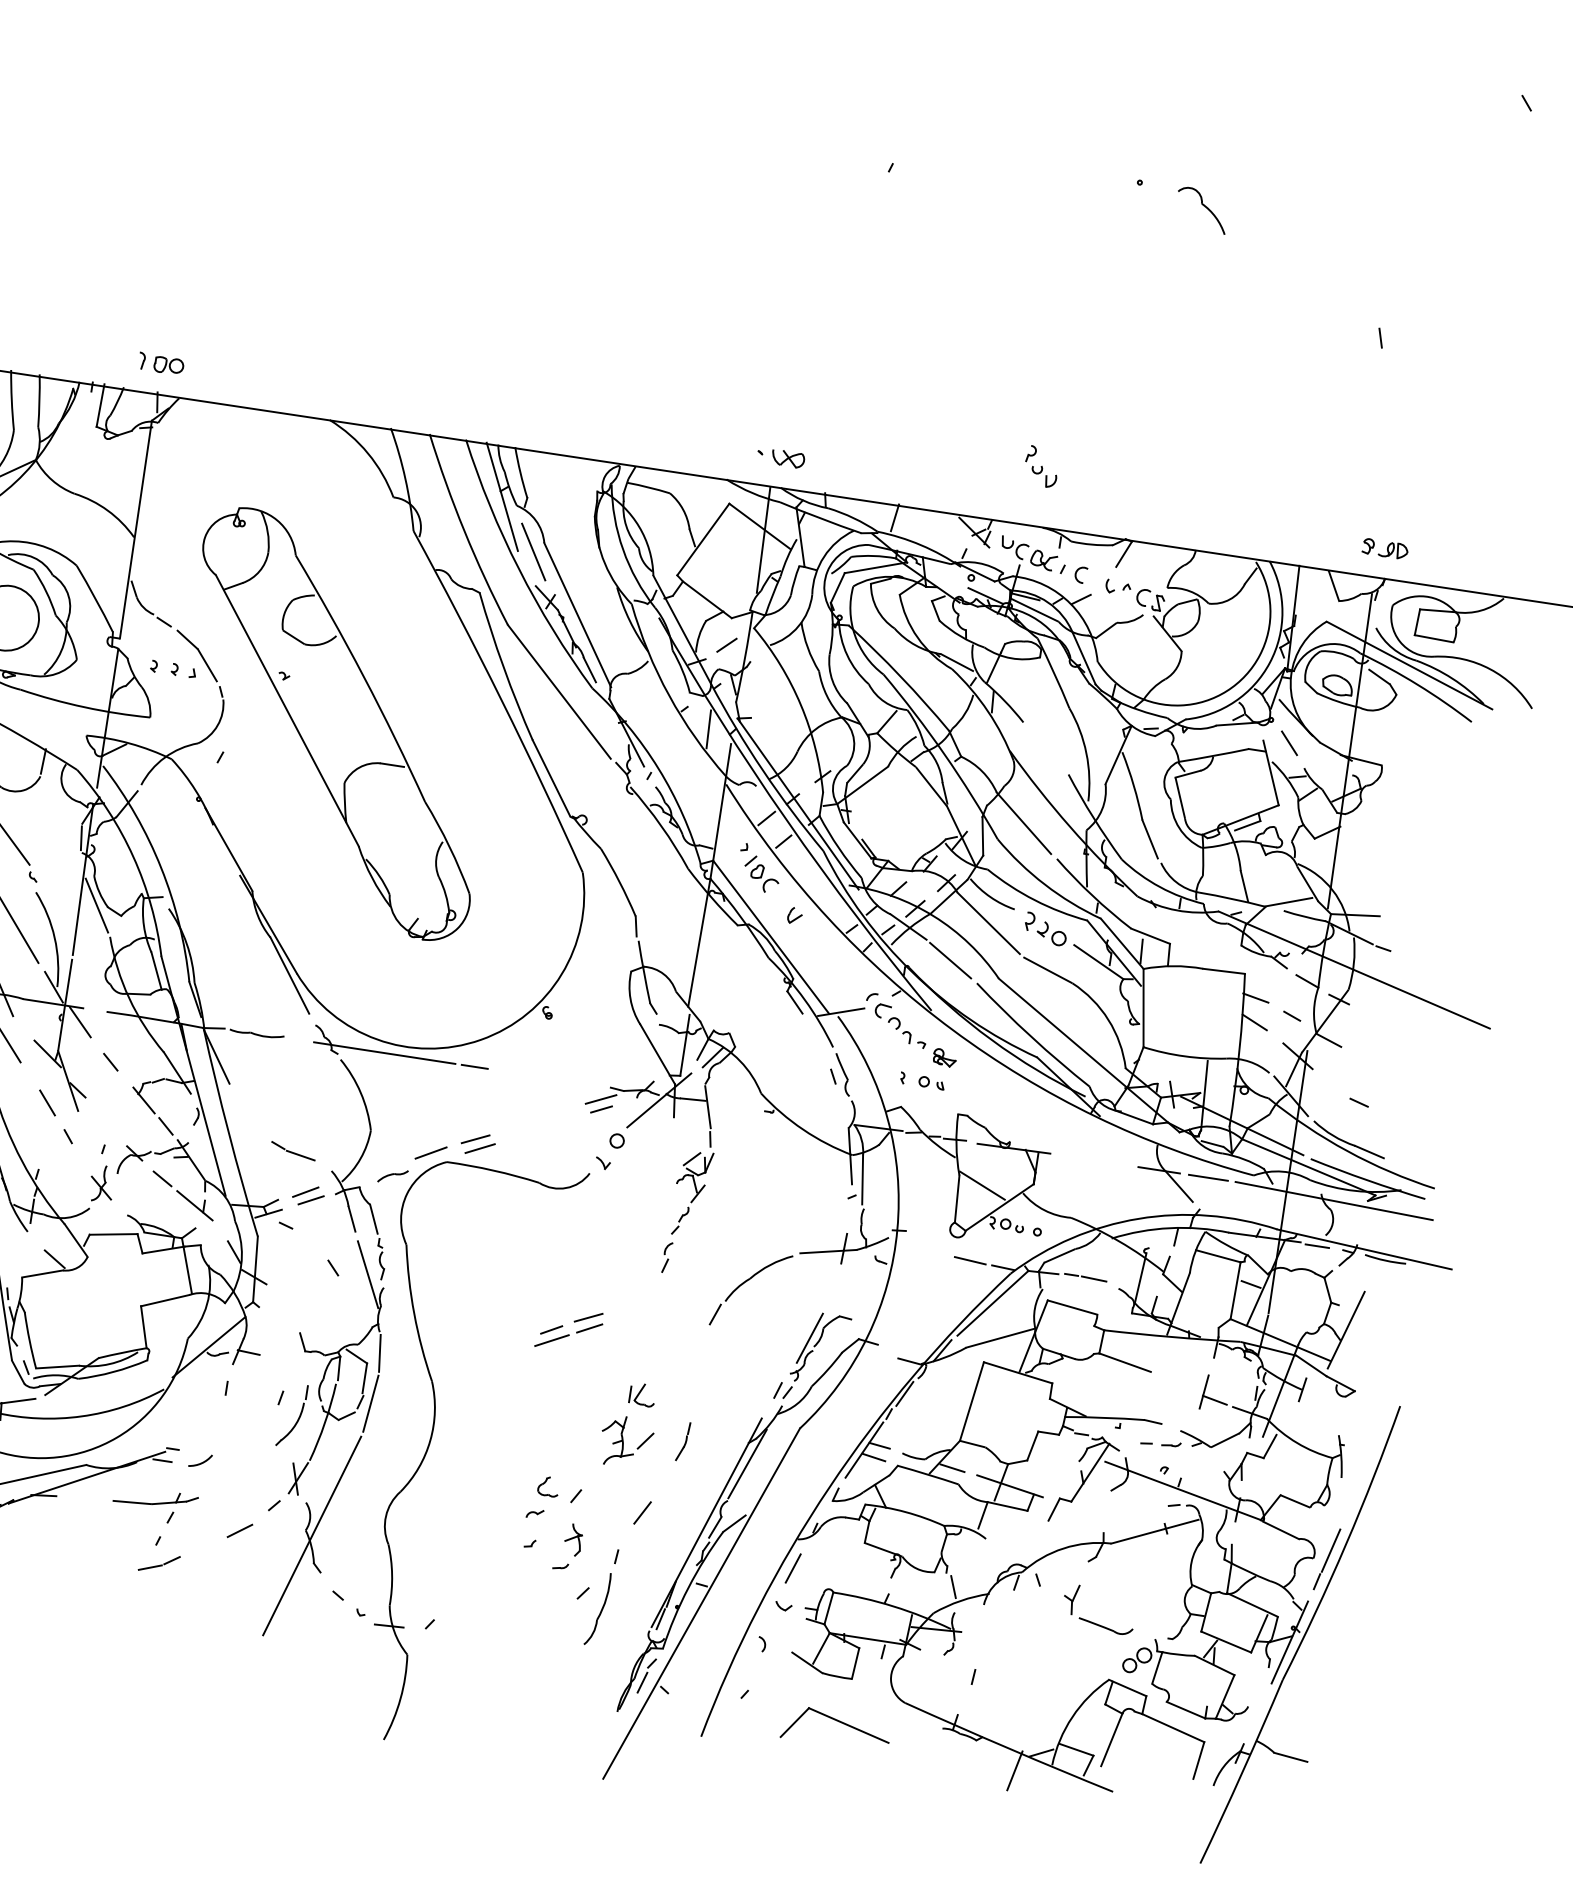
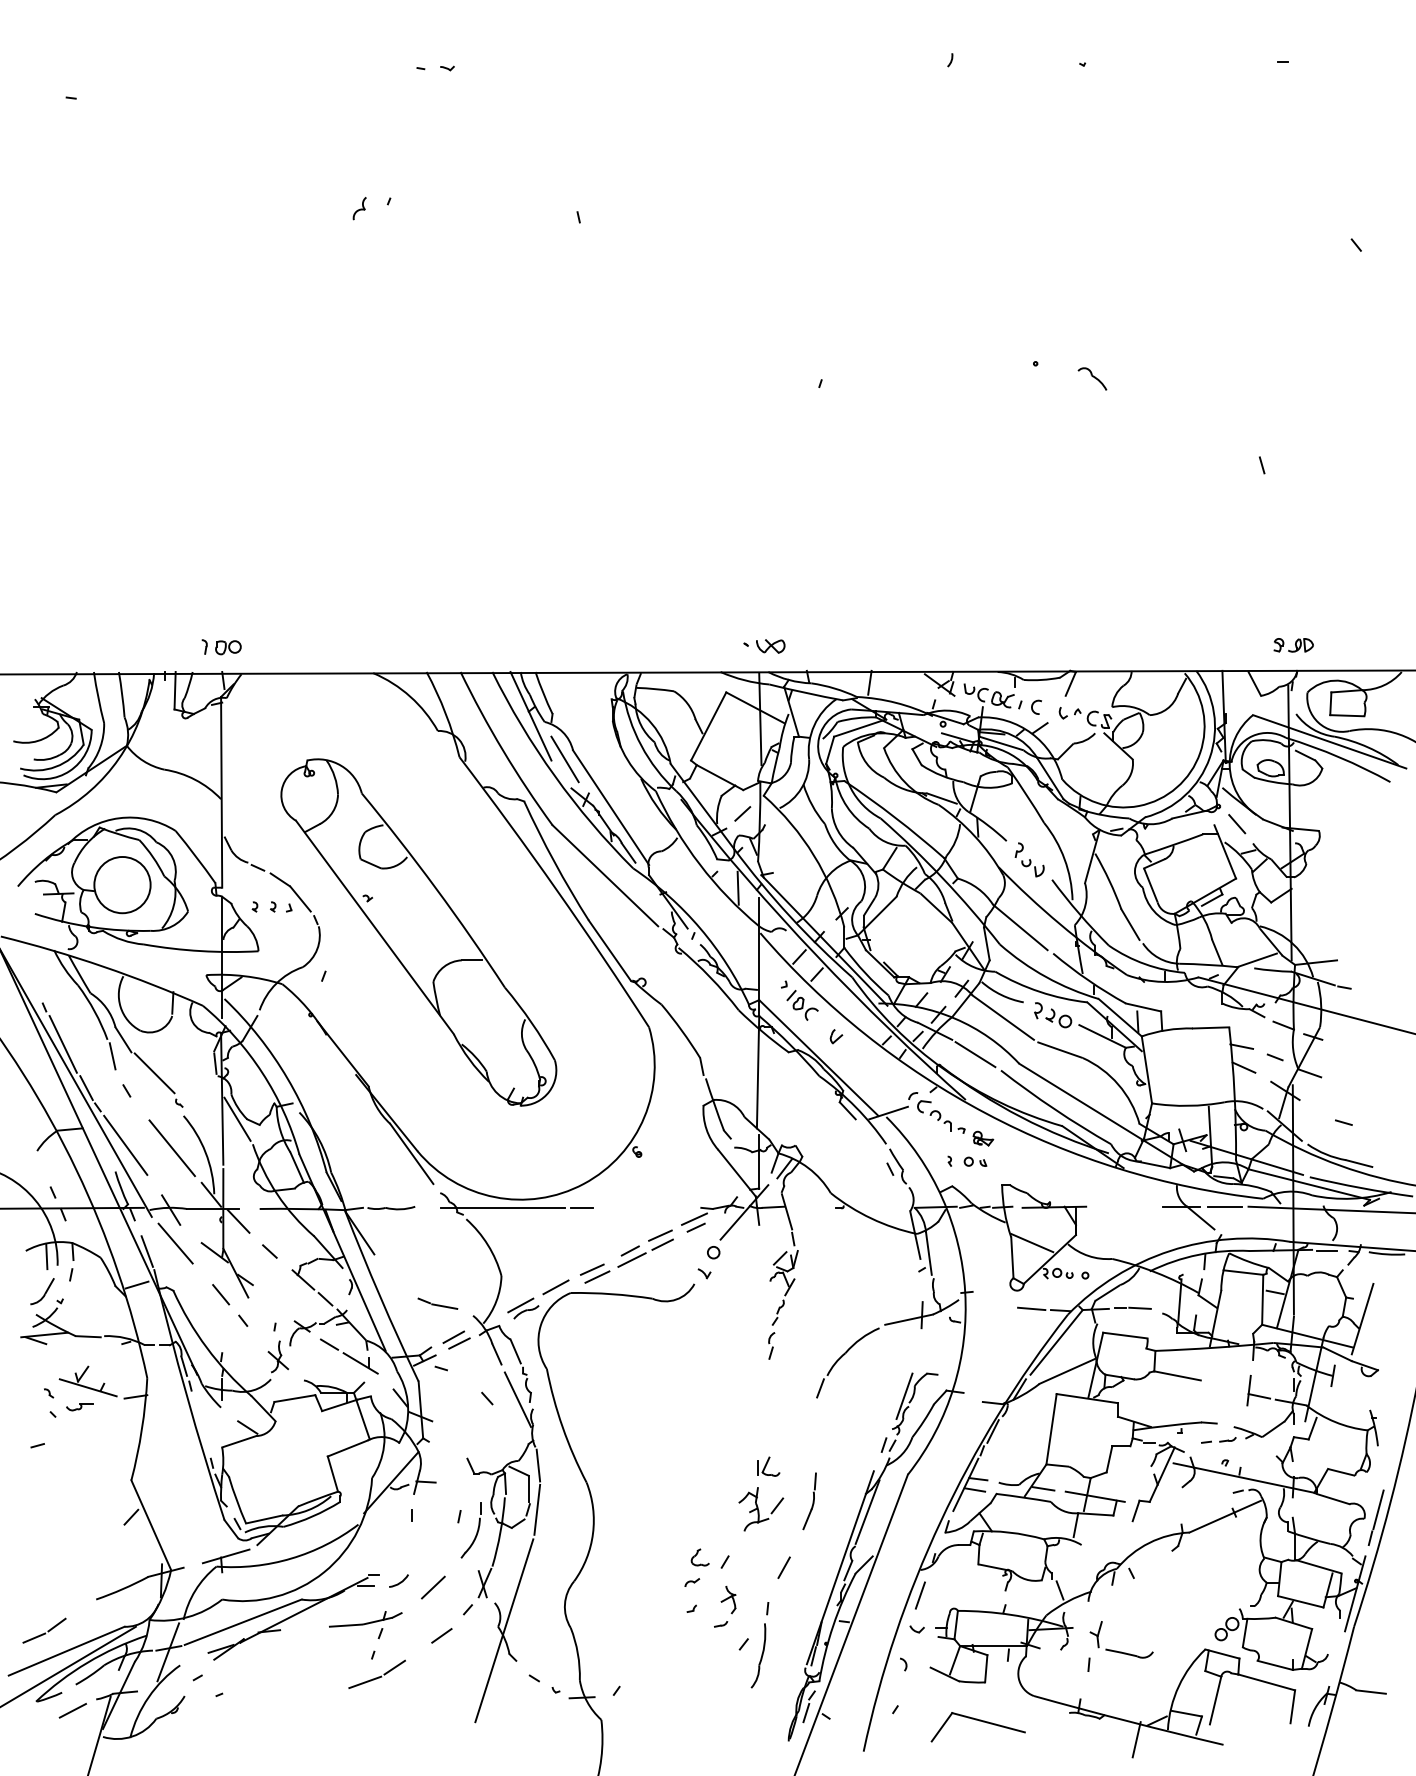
part: (1202, 209) -> (1092, 378), size x0.62
part: (1041, 466) -> (1029, 859), moved
line: (387, 1167) -> (520, 1305), added
part: (569, 1329) -> (645, 1248), moved
part: (683, 1441) -> (809, 1501), size x1.67
line: (238, 1474) -> (433, 1587), added
part: (158, 1562) -> (376, 1673), size x1.67
part: (1096, 1623) -> (1121, 1651), moved

